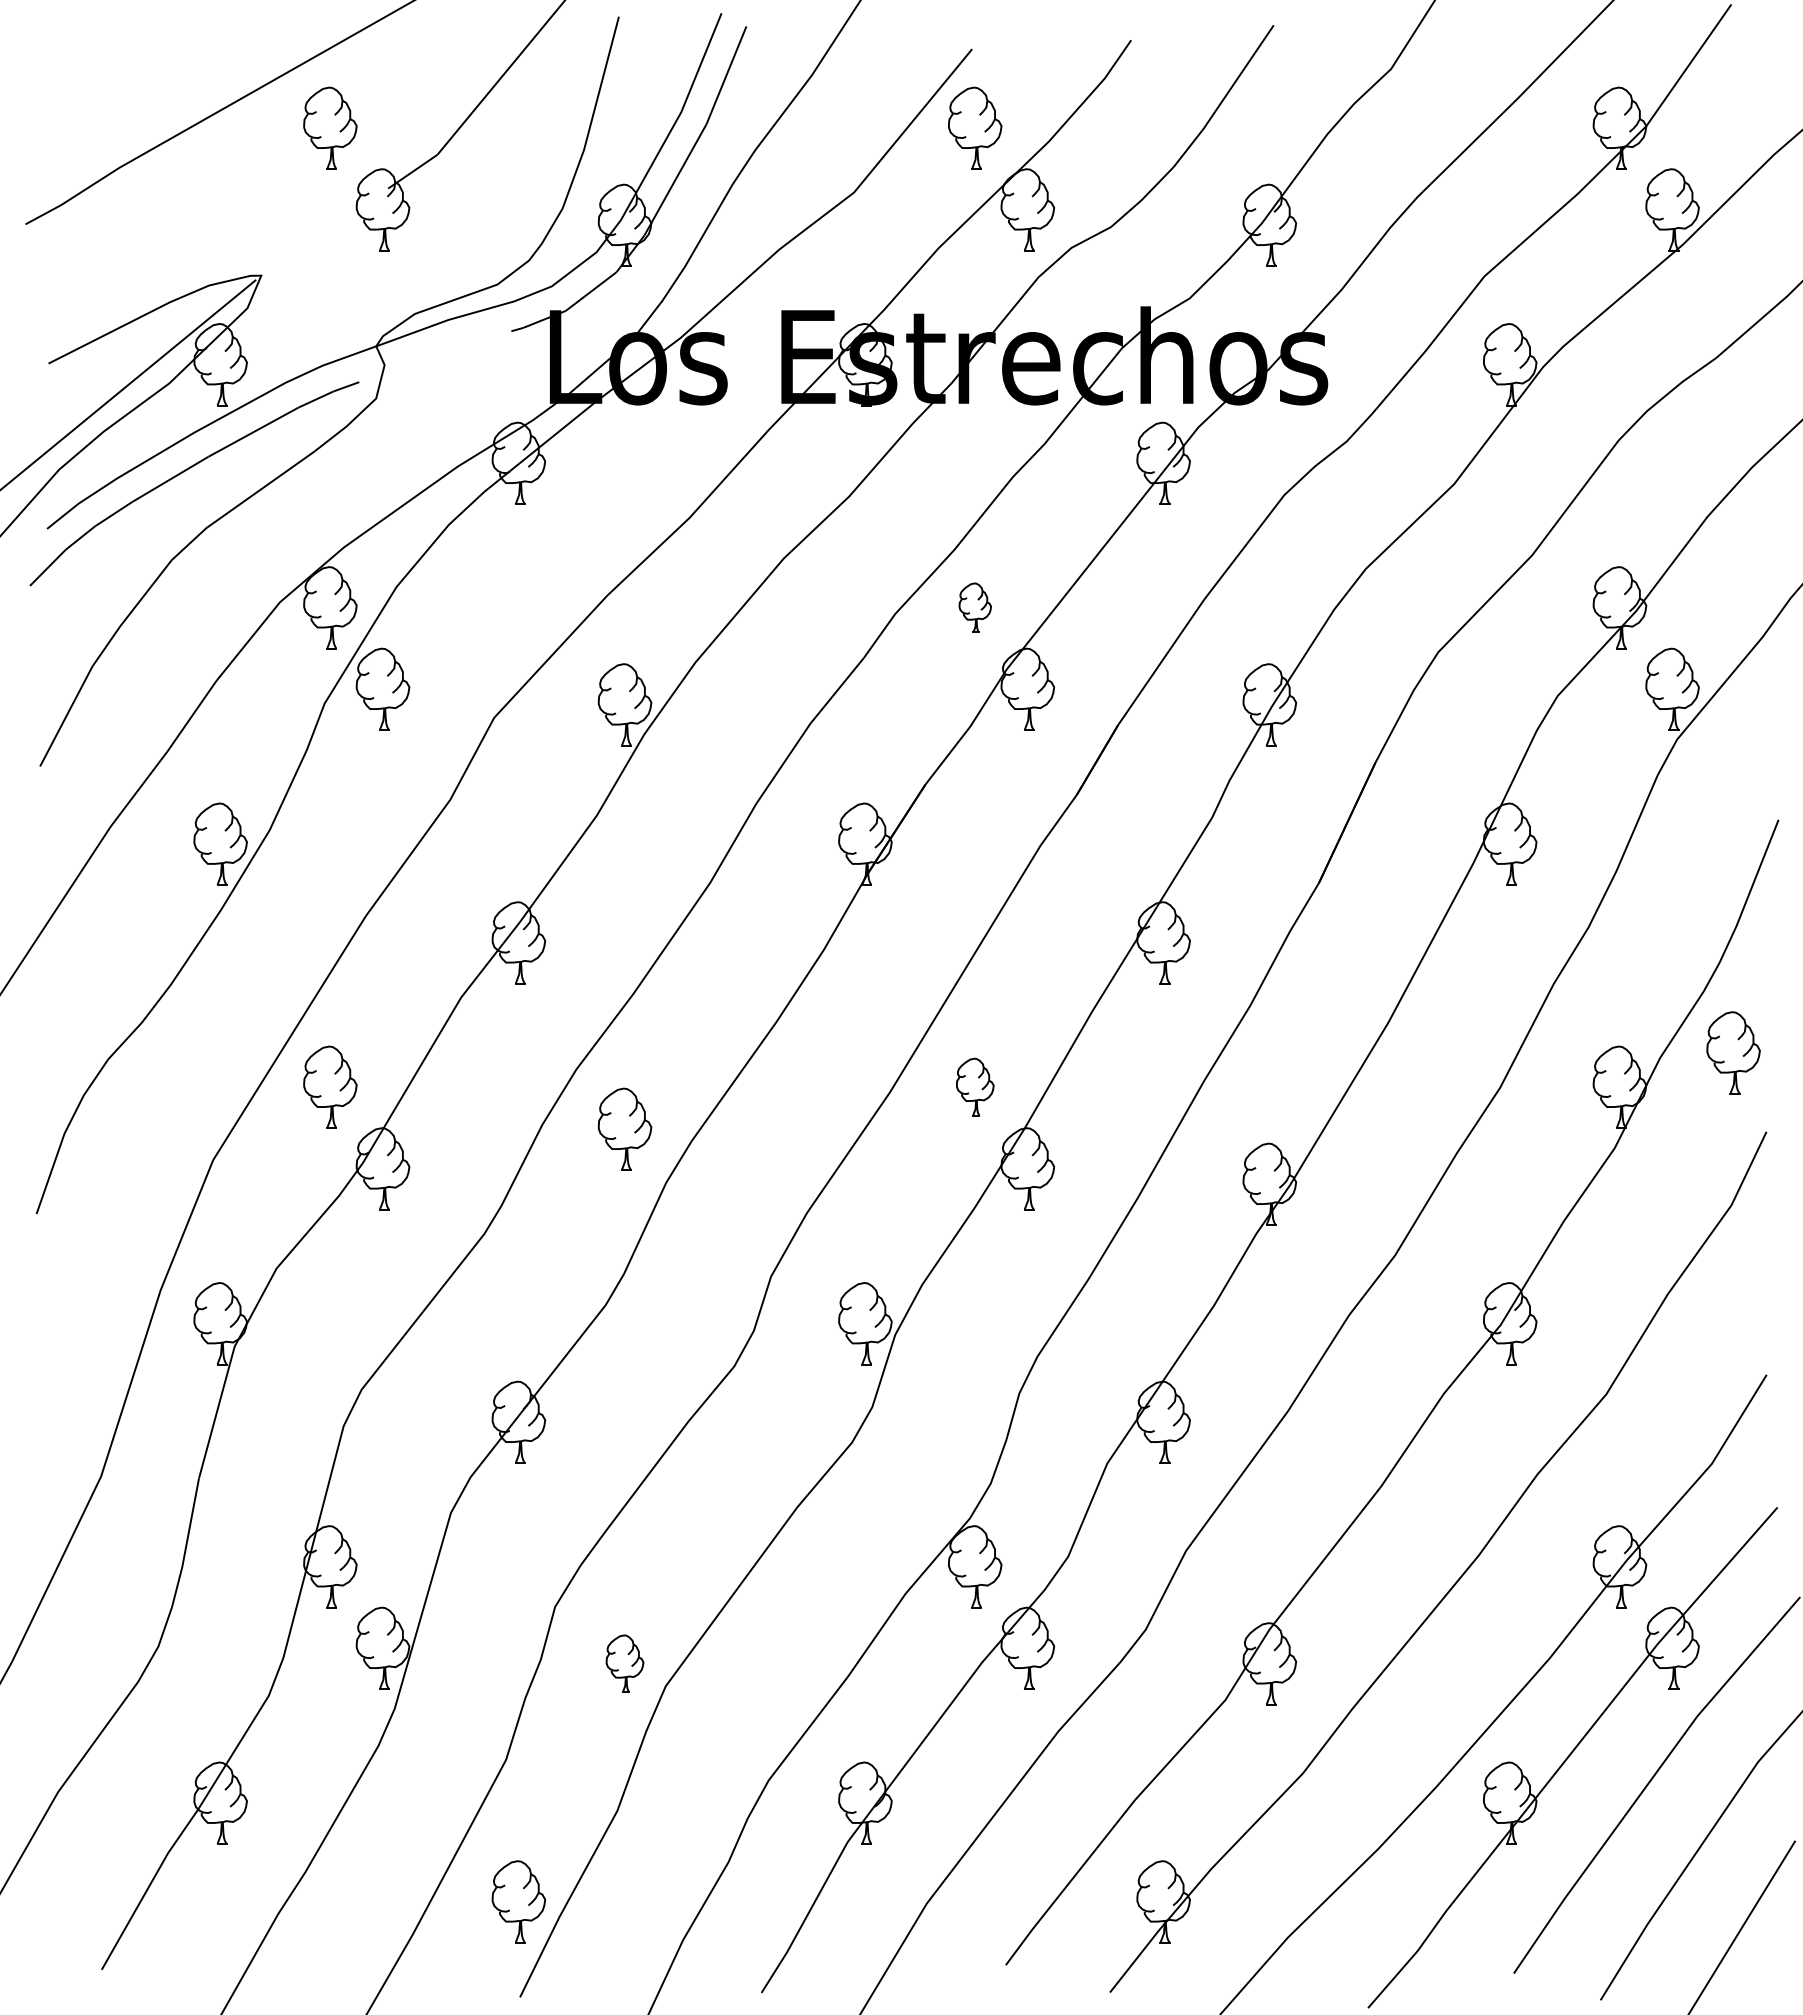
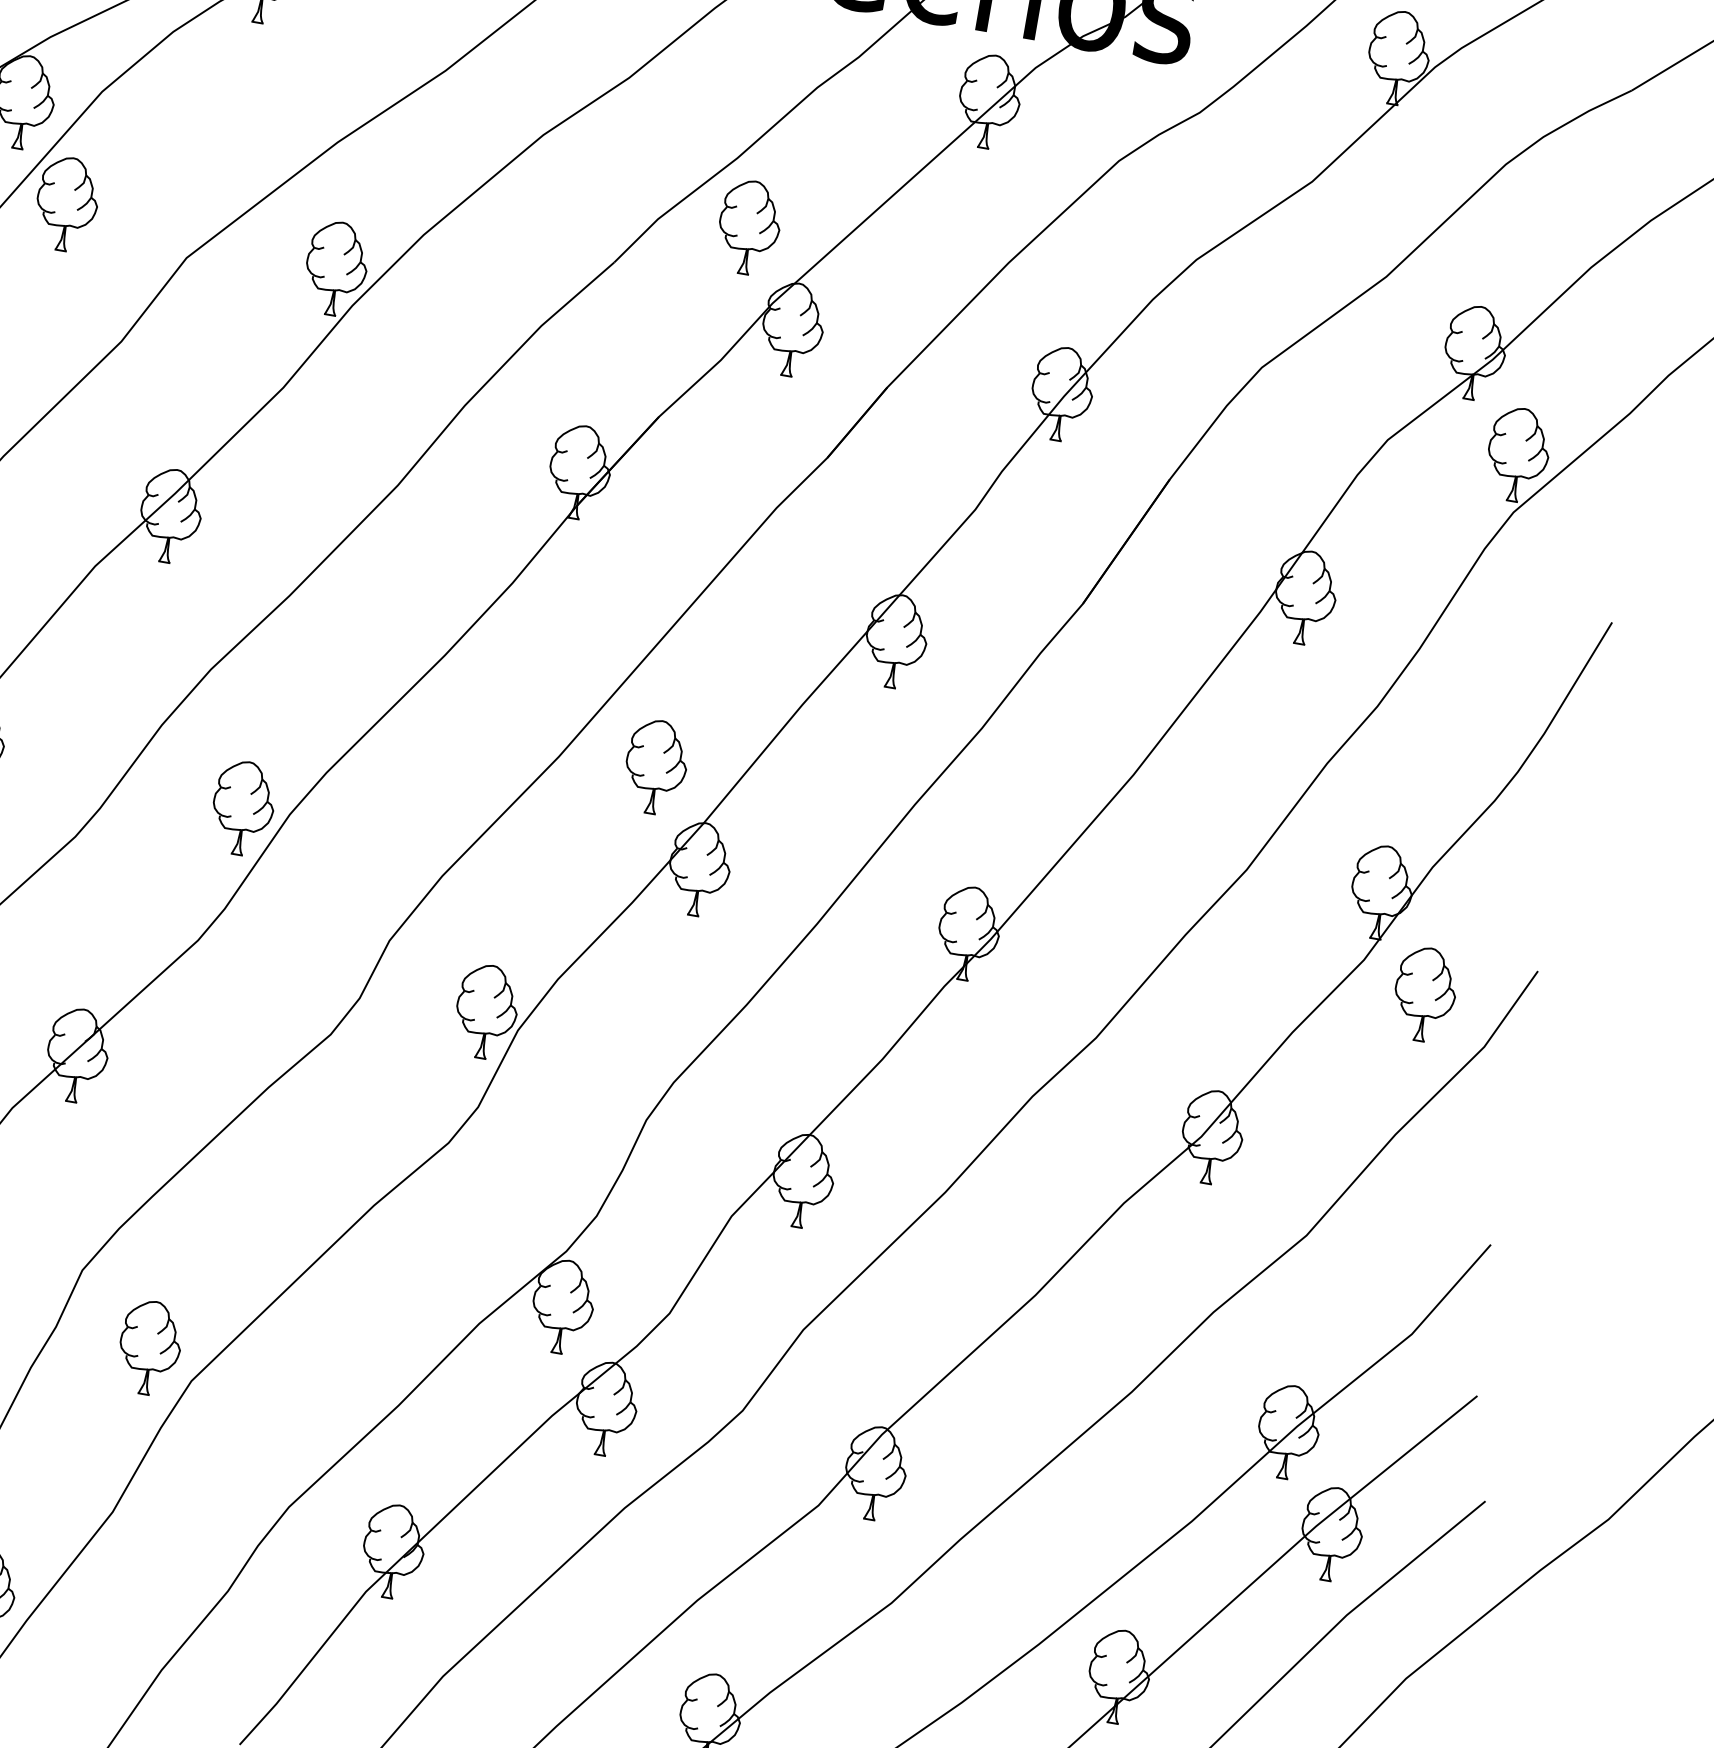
part: (975, 607) -> (749, 227), size x1.67
part: (1733, 1052) -> (1425, 994), moved
part: (975, 1086) -> (656, 766), size x1.43
part: (624, 1128) -> (242, 807), moved
part: (624, 1663) -> (149, 1347), size x1.43

